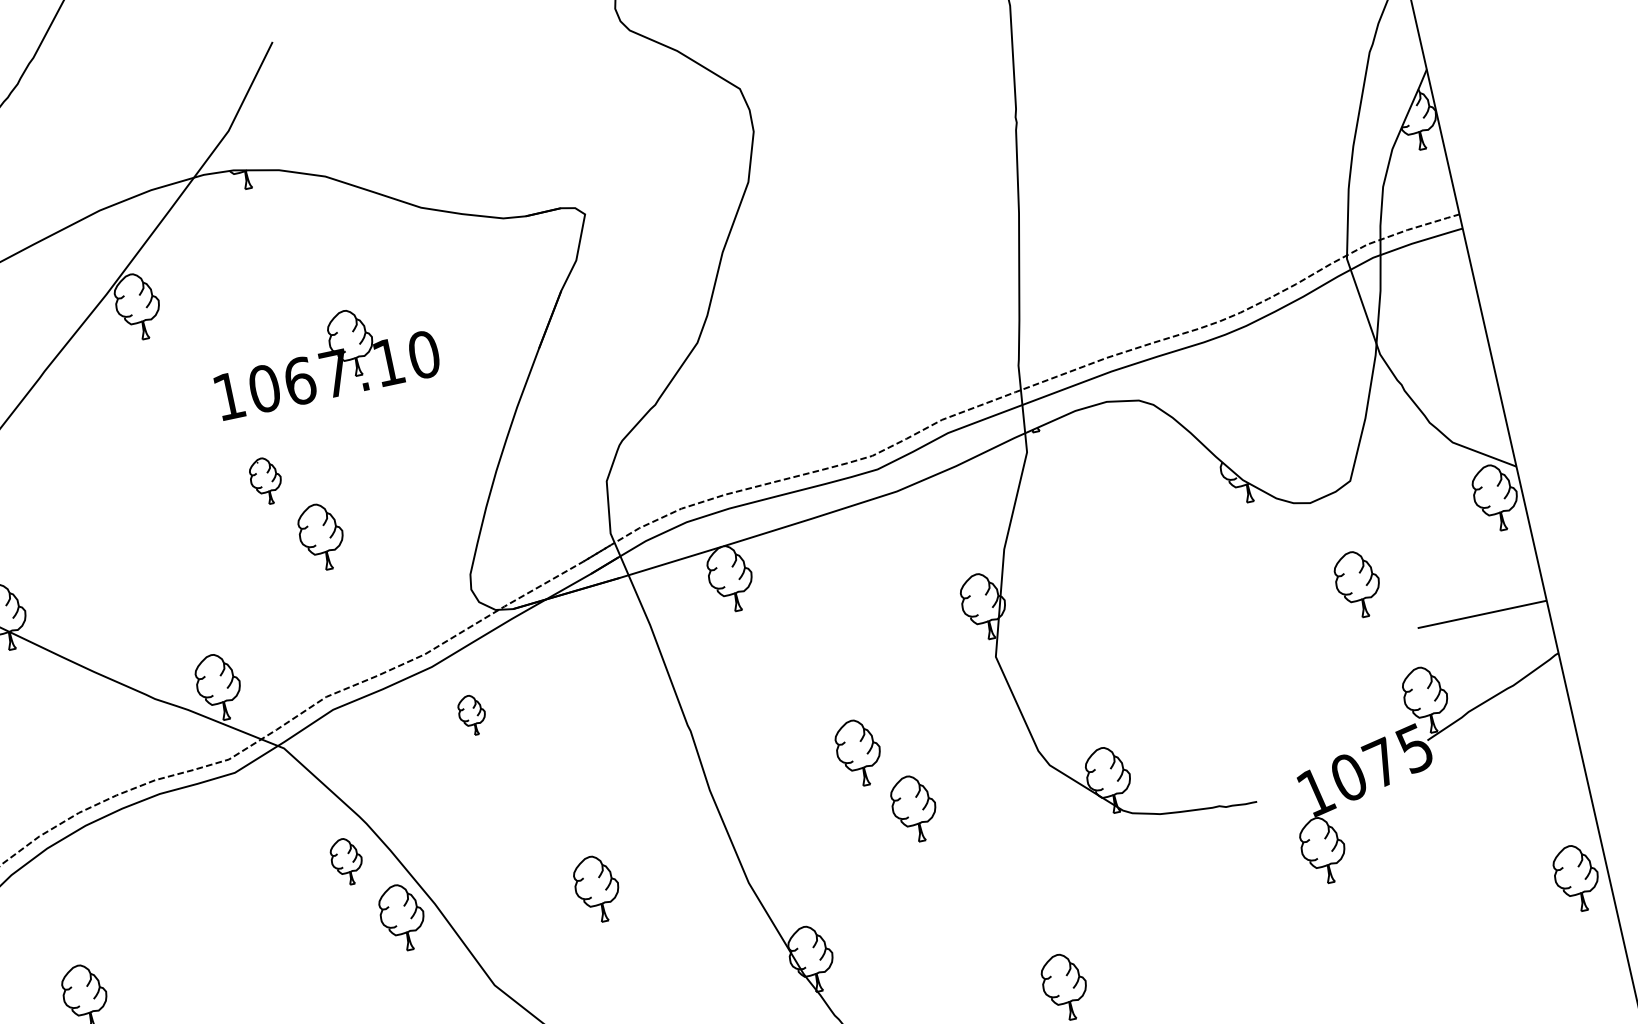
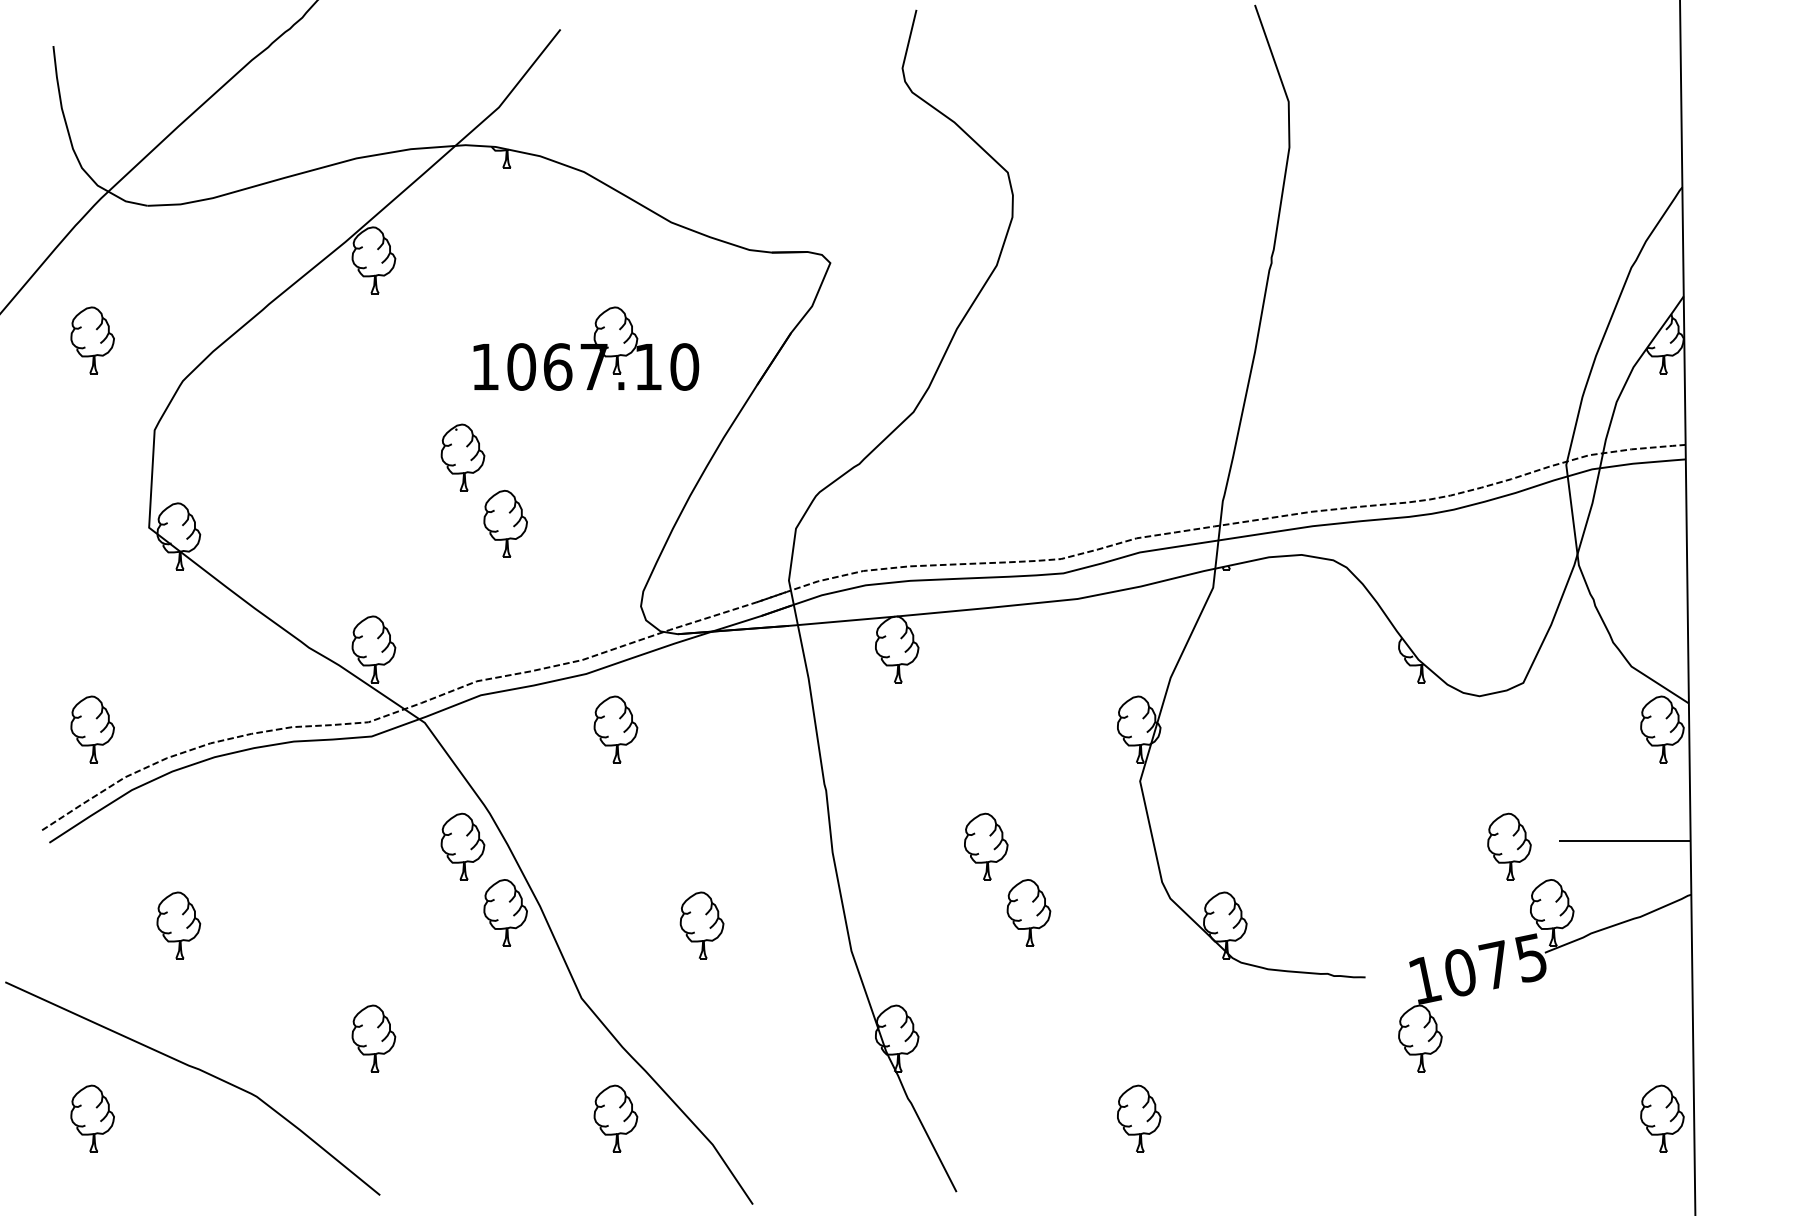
part: (324, 357) -> (586, 348), moved
part: (265, 481) -> (462, 457), size x1.43
part: (1358, 584) -> (1509, 846), moved
part: (471, 715) -> (615, 729), size x1.67
part: (346, 861) -> (462, 846), size x1.43

